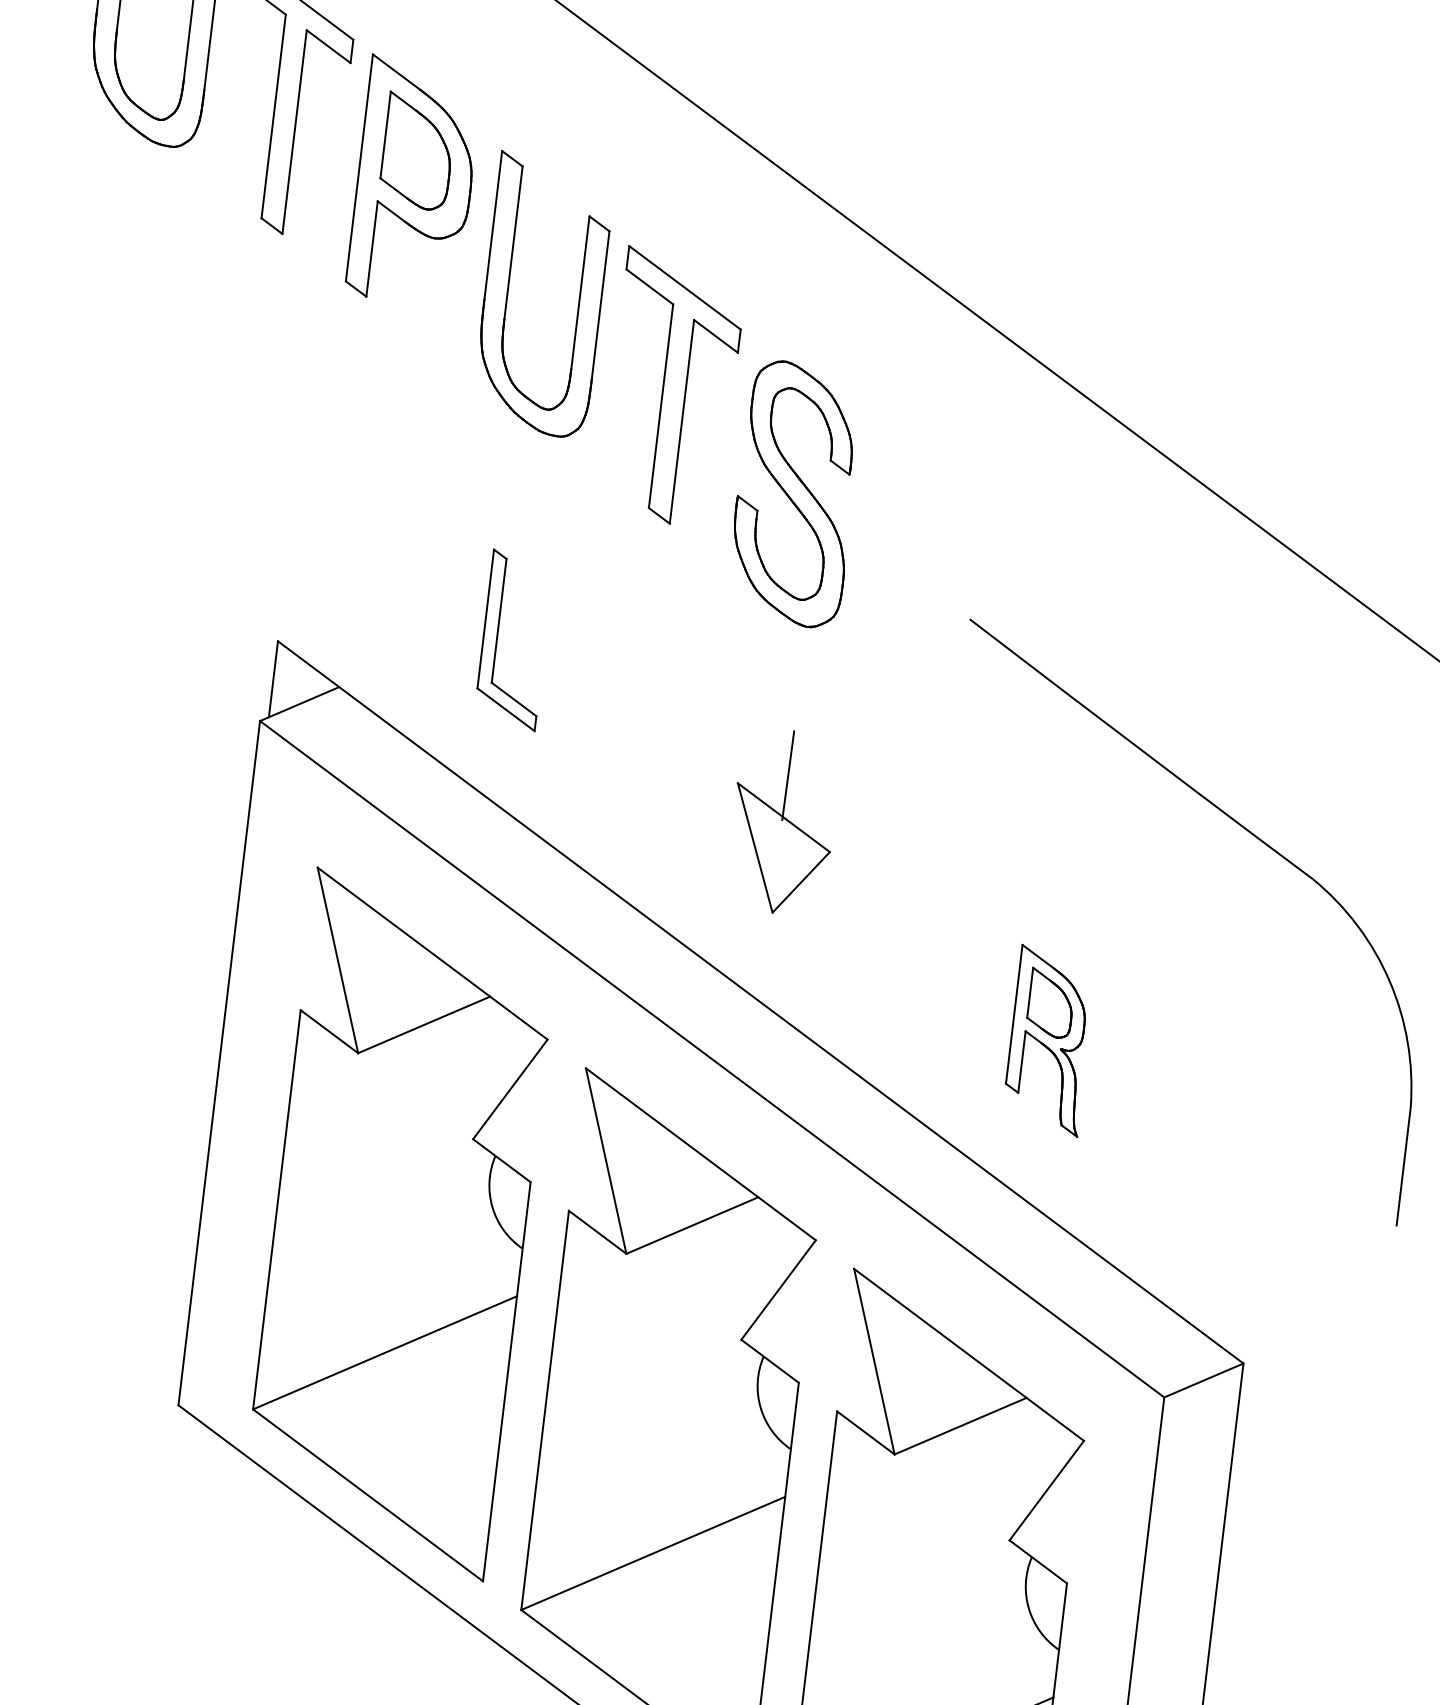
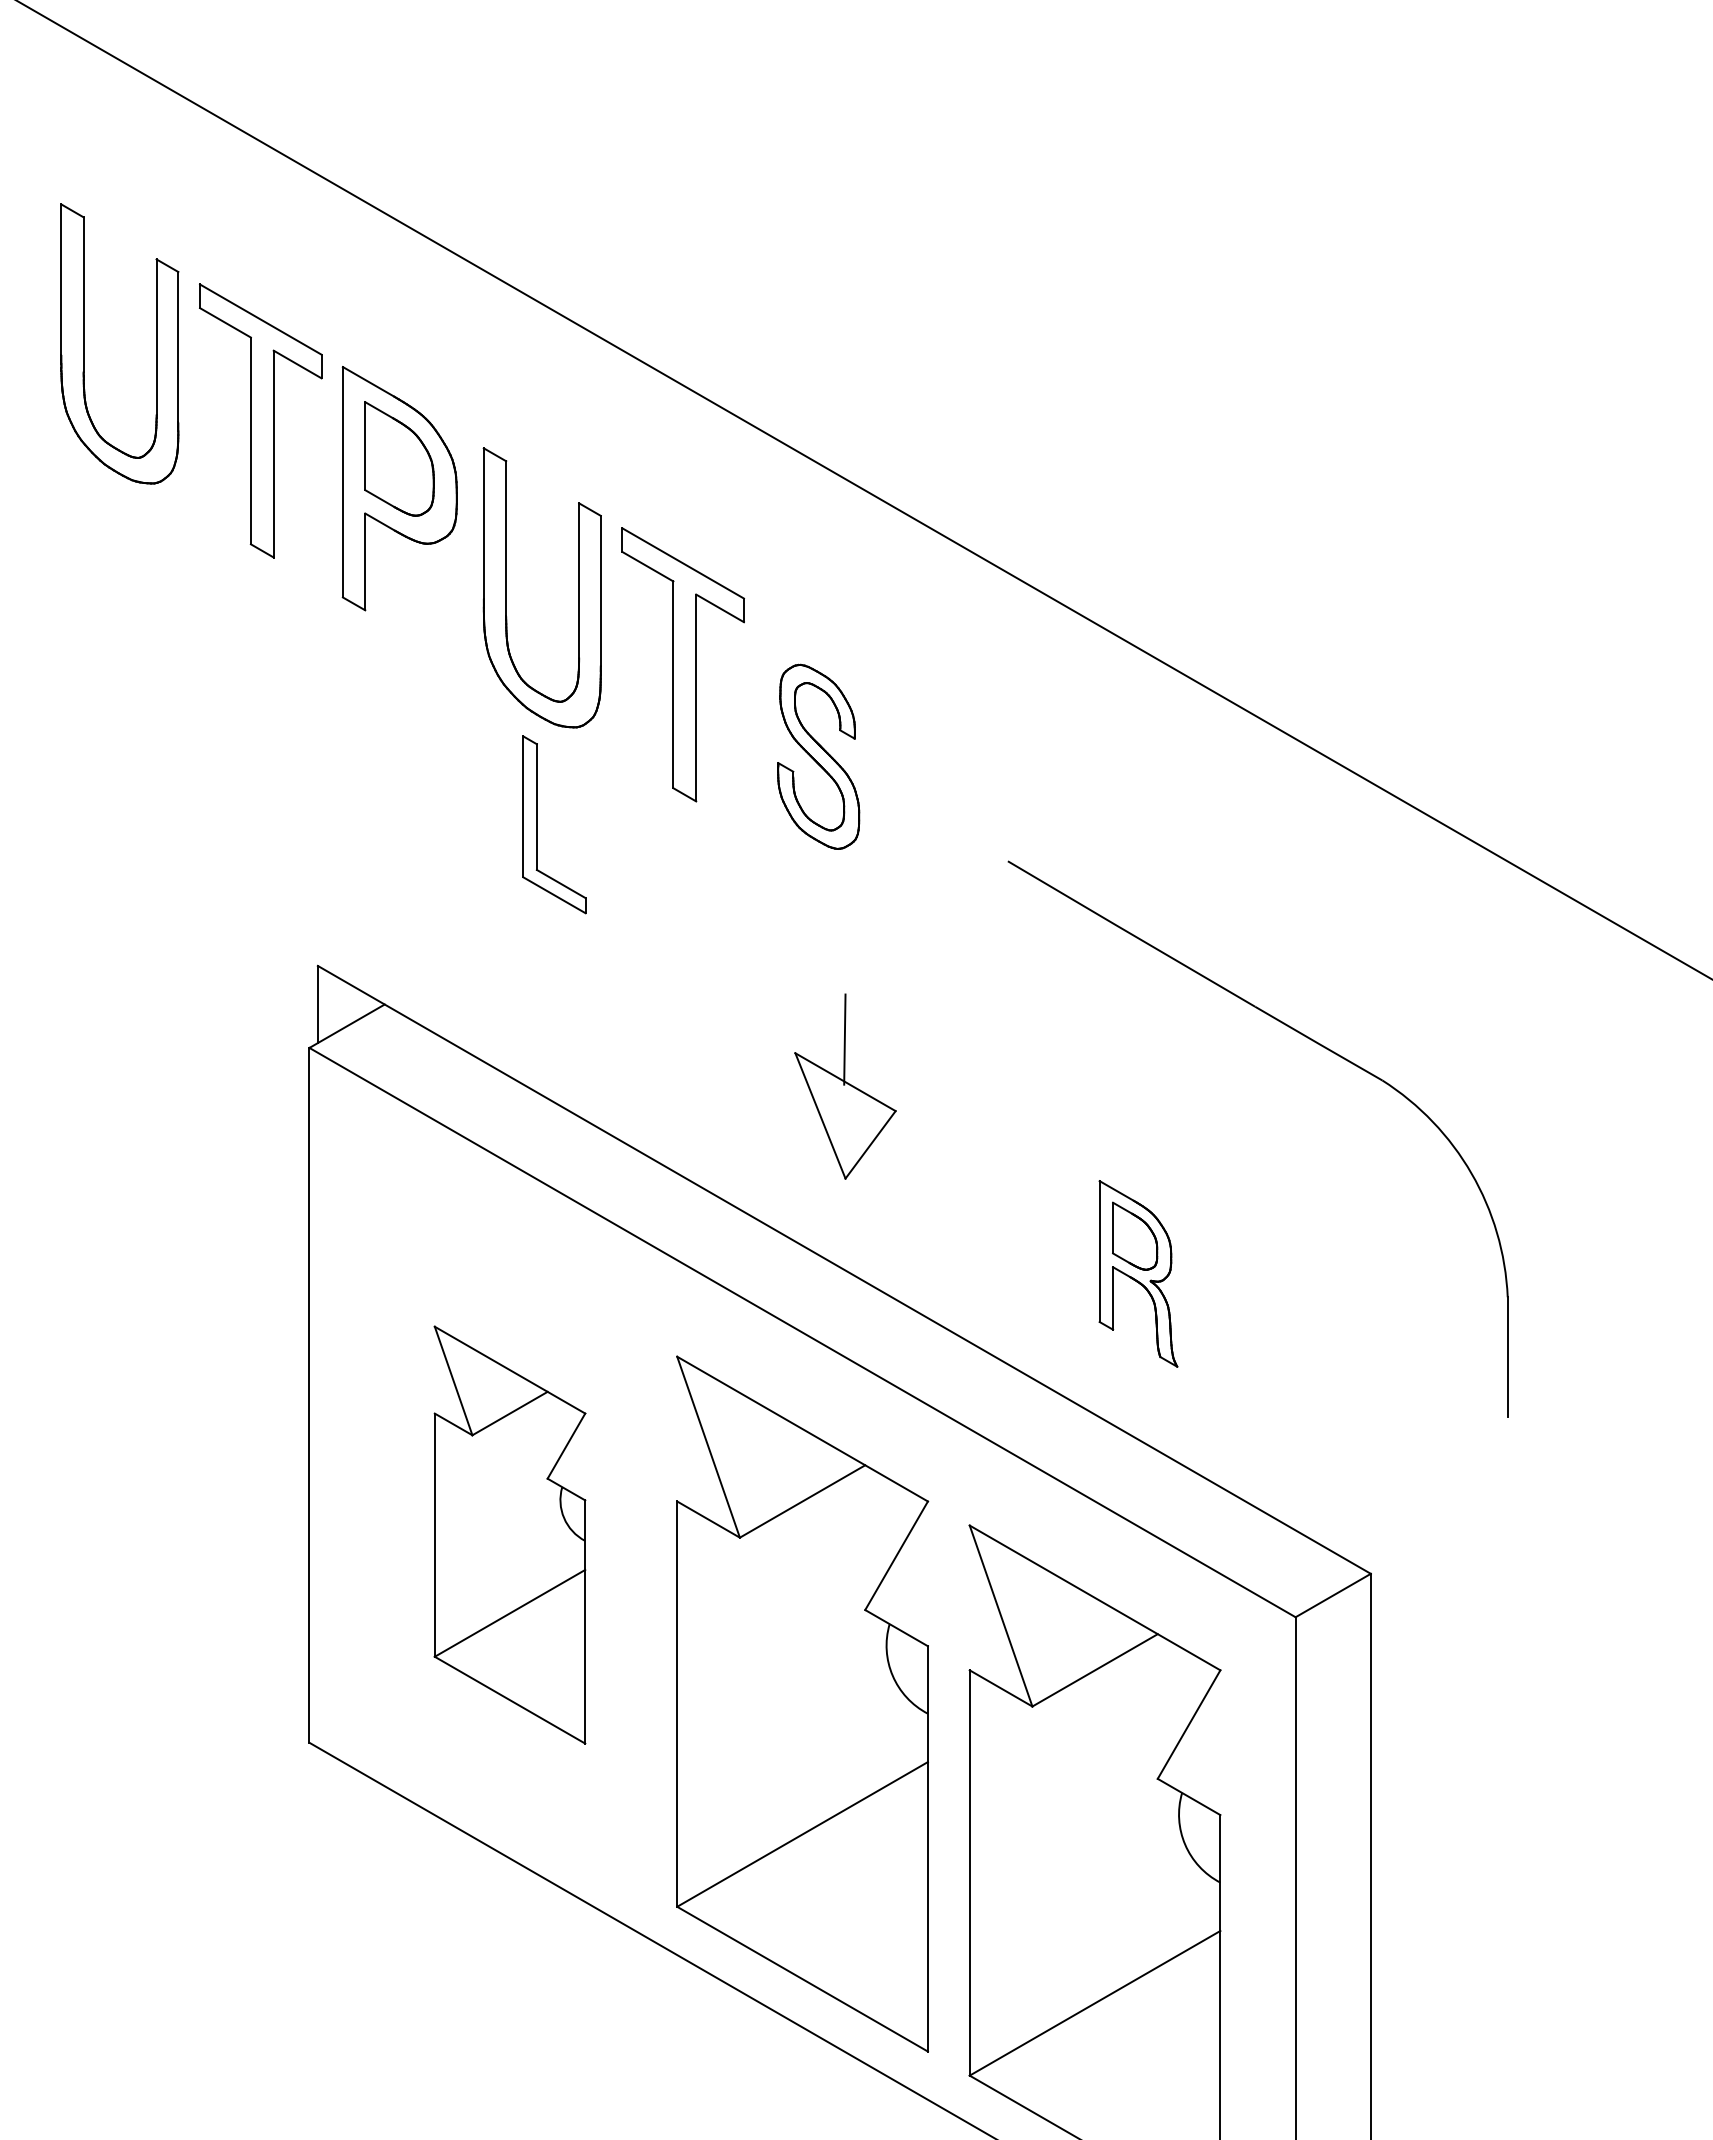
part: (795, 493) -> (818, 756), size x0.7
part: (497, 638) -> (537, 824), moved
part: (399, 1223) -> (509, 1534), size x0.6

